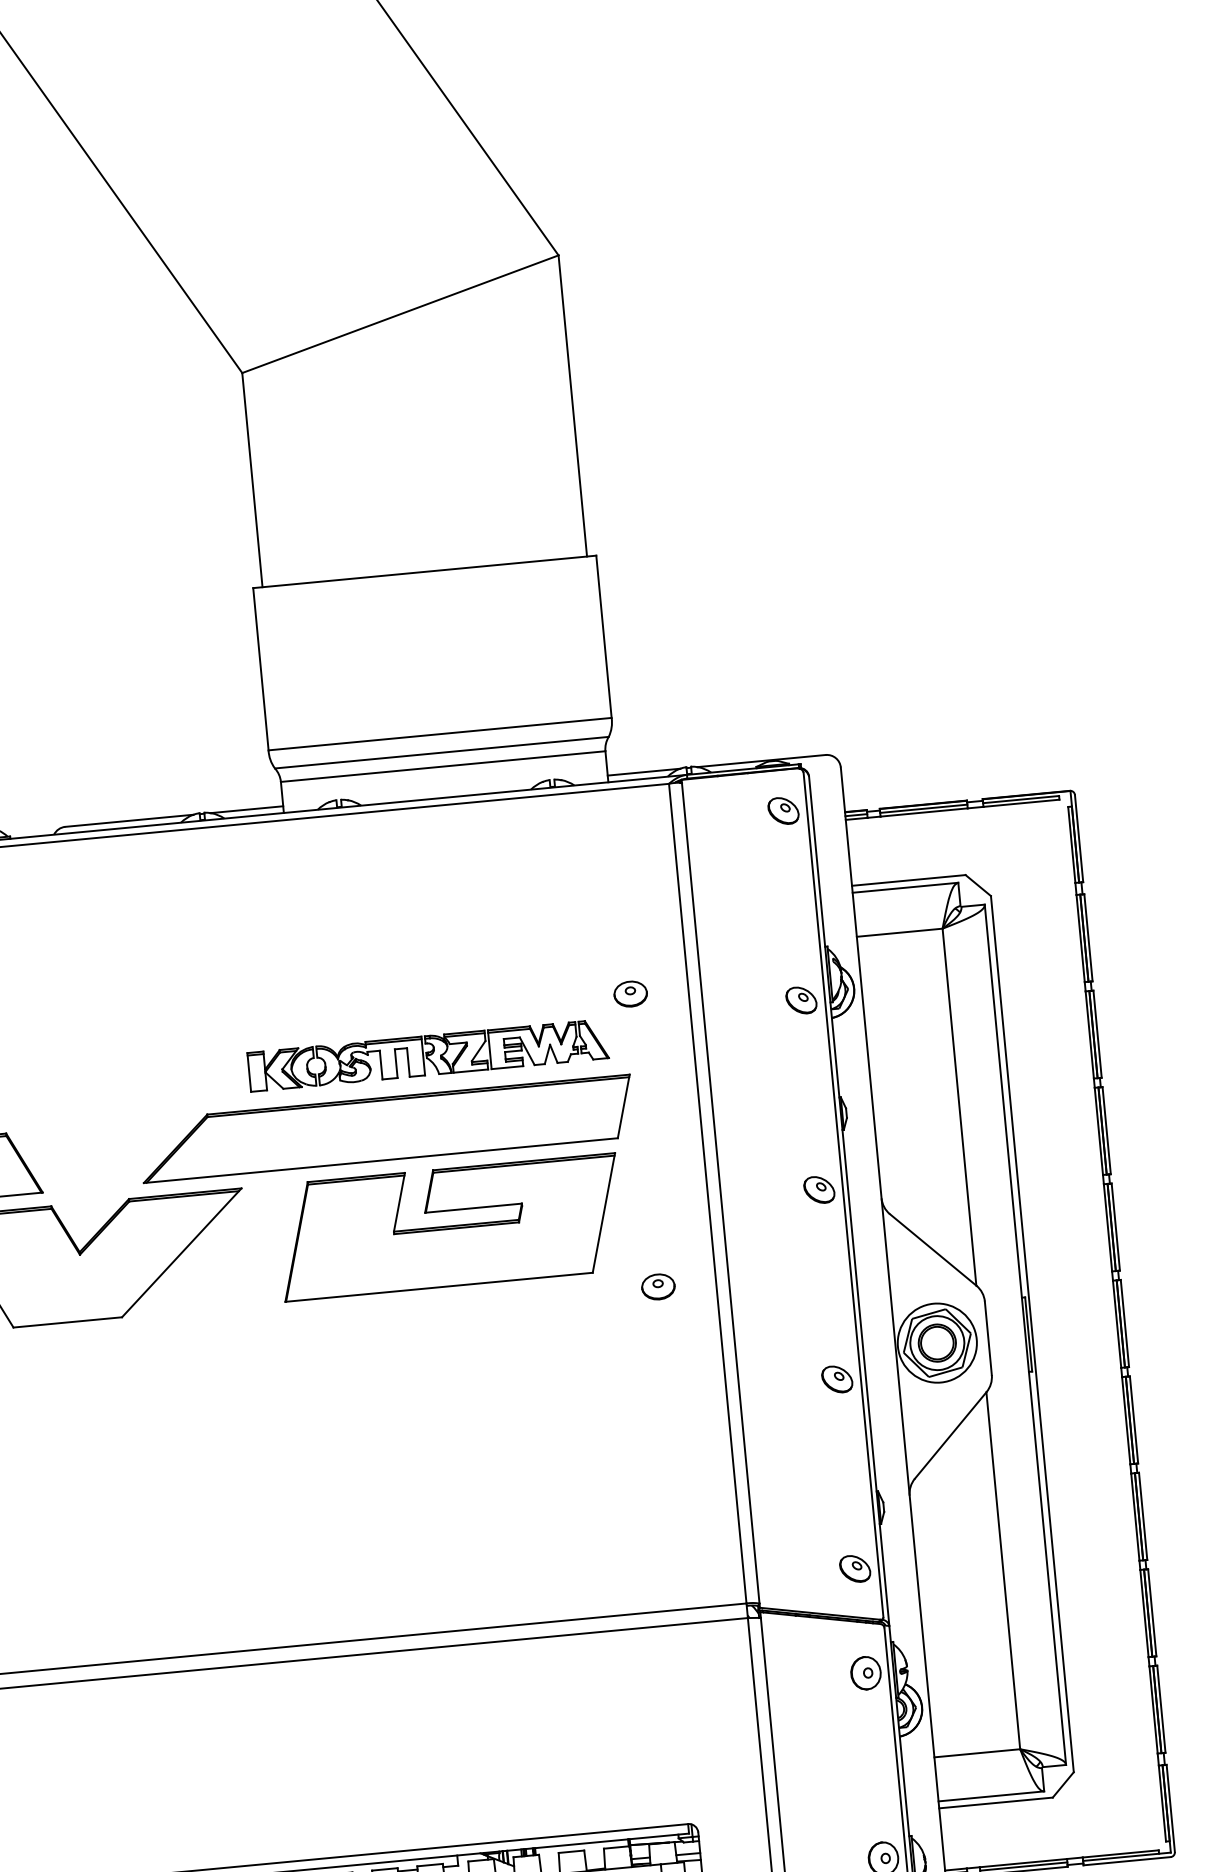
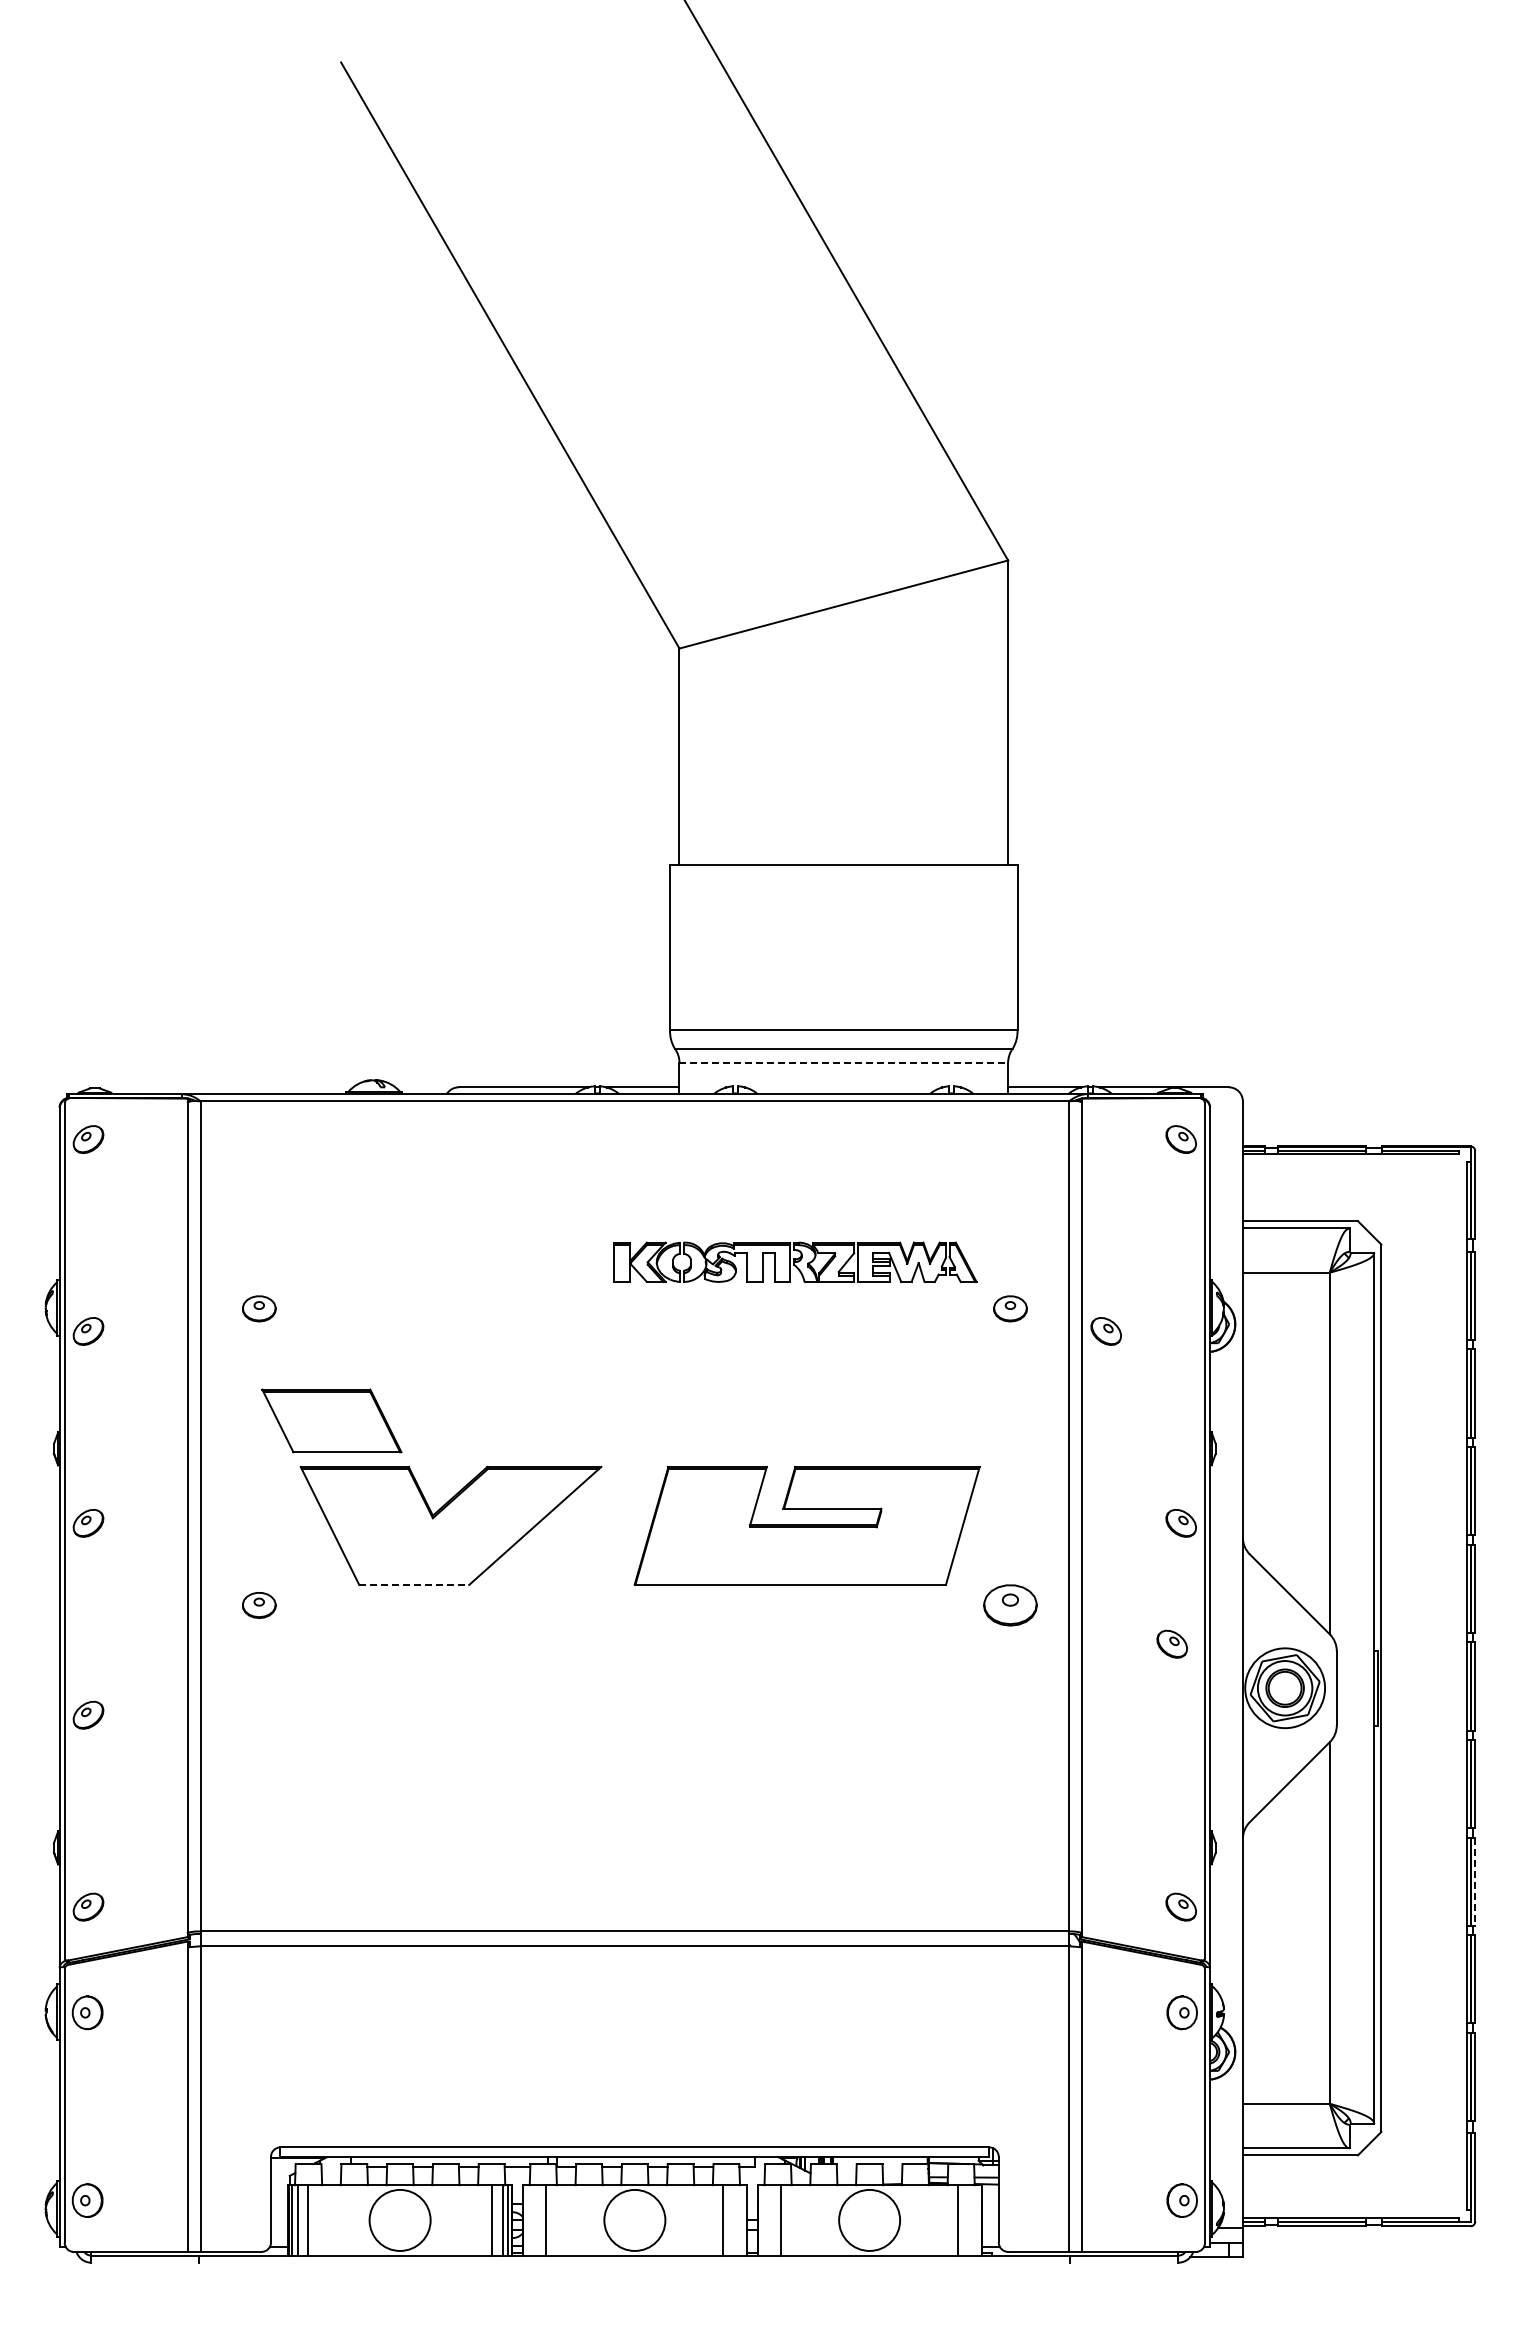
line: (443, 766) -> (844, 1062), solid -> dashed
part: (800, 1000) -> (1105, 1331), moved
part: (428, 1054) -> (795, 1261), moved
part: (386, 1128) -> (752, 1420), removed
part: (658, 1287) -> (1010, 1605), size x1.6
line: (67, 1321) -> (414, 1584), solid -> dashed
part: (836, 1378) -> (1171, 1643), moved
line: (1143, 1517) -> (1475, 1882), solid -> dashed

